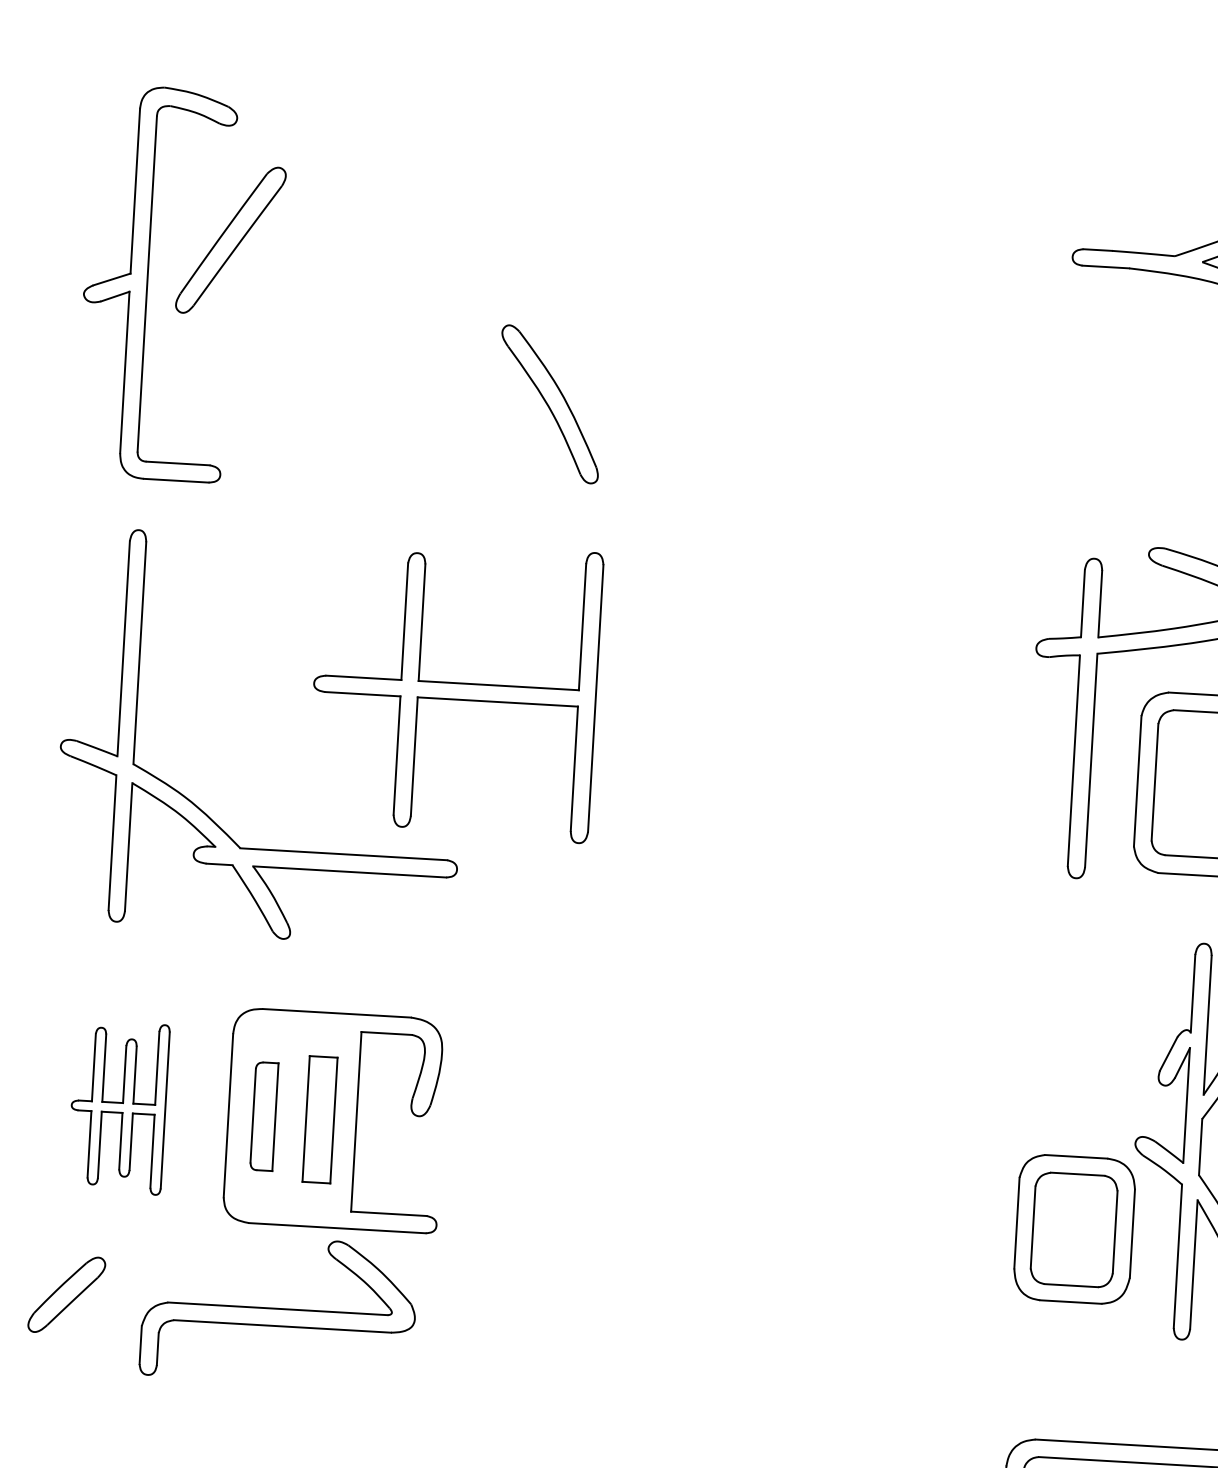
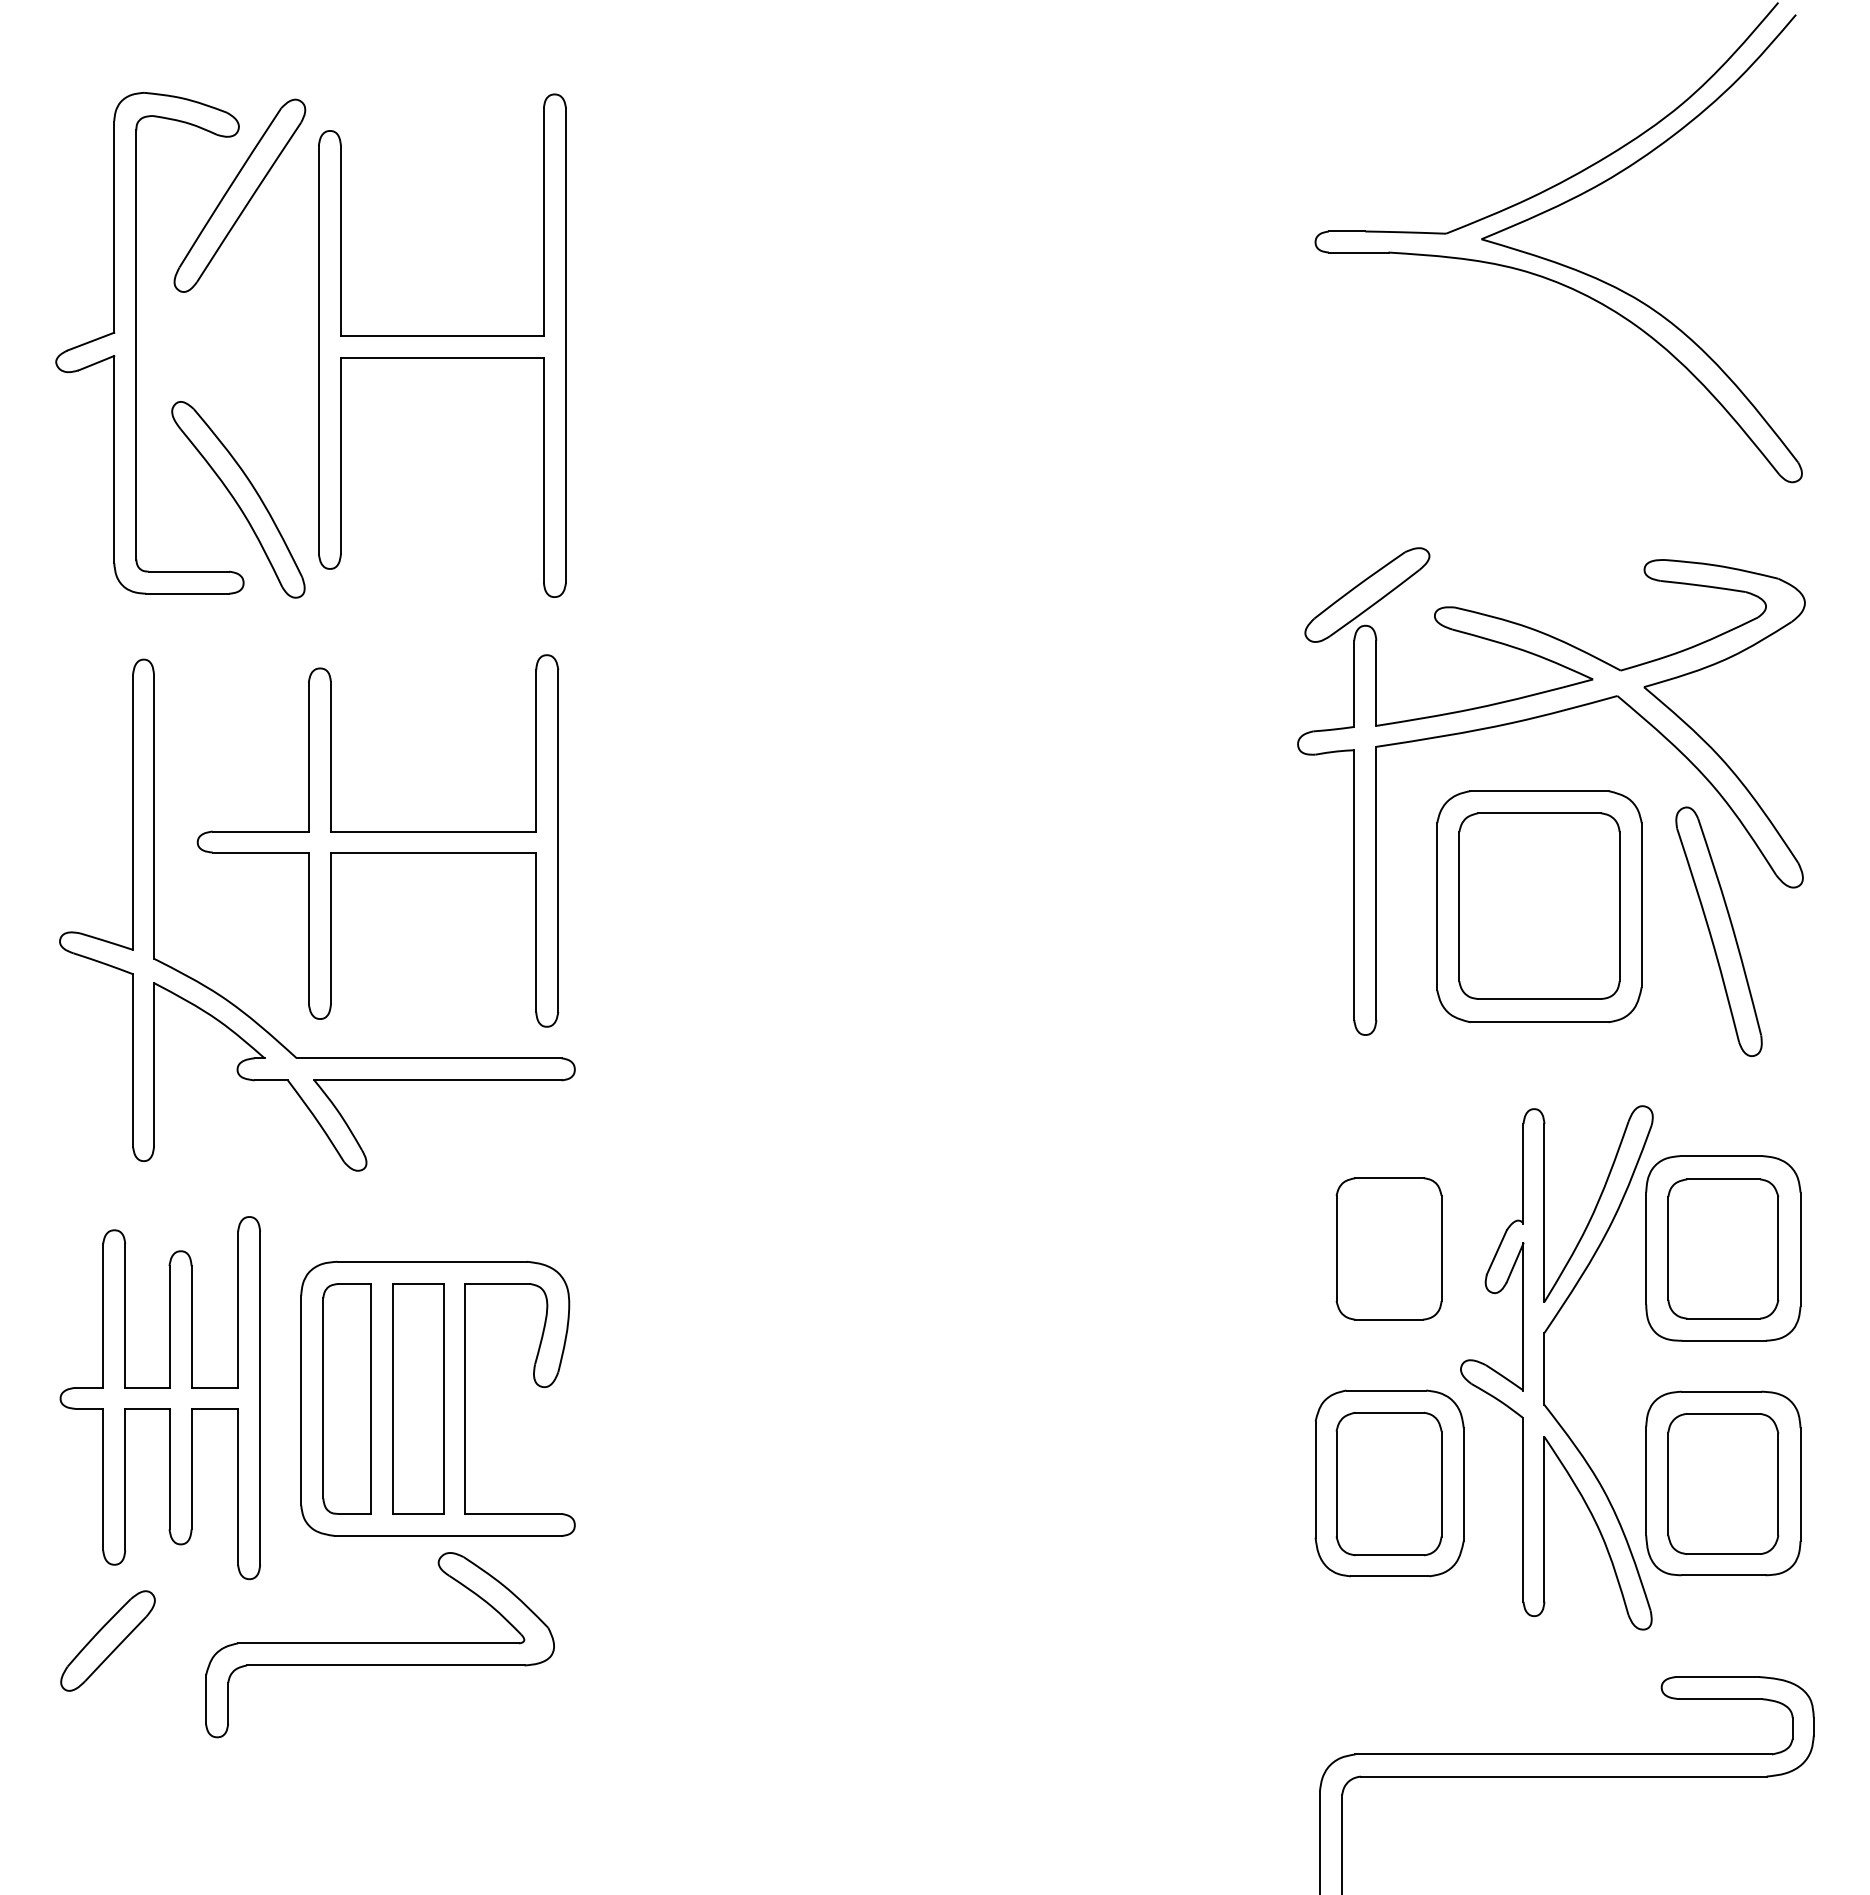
part: (230, 240) -> (239, 195), moved
part: (386, 298) -> (442, 345), added
part: (550, 404) -> (238, 499), moved
part: (1097, 534) -> (1367, 594), added
part: (454, 690) -> (377, 840), moved
part: (1084, 1045) -> (1388, 1248), added
part: (117, 1107) -> (159, 1398), size x1.67
part: (263, 1116) -> (346, 1398), size x1.67
part: (320, 1119) -> (418, 1398), size x1.43

